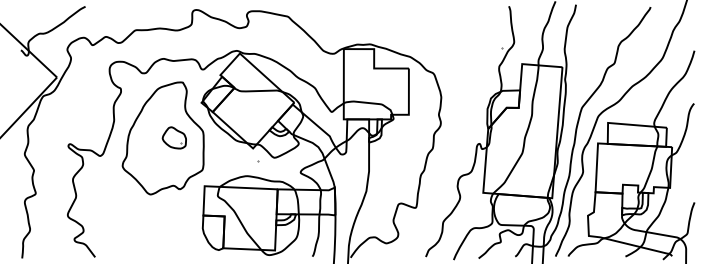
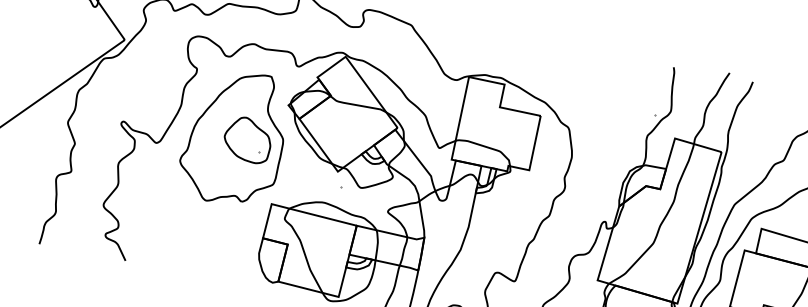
part: (174, 137) -> (248, 139), size x1.67

